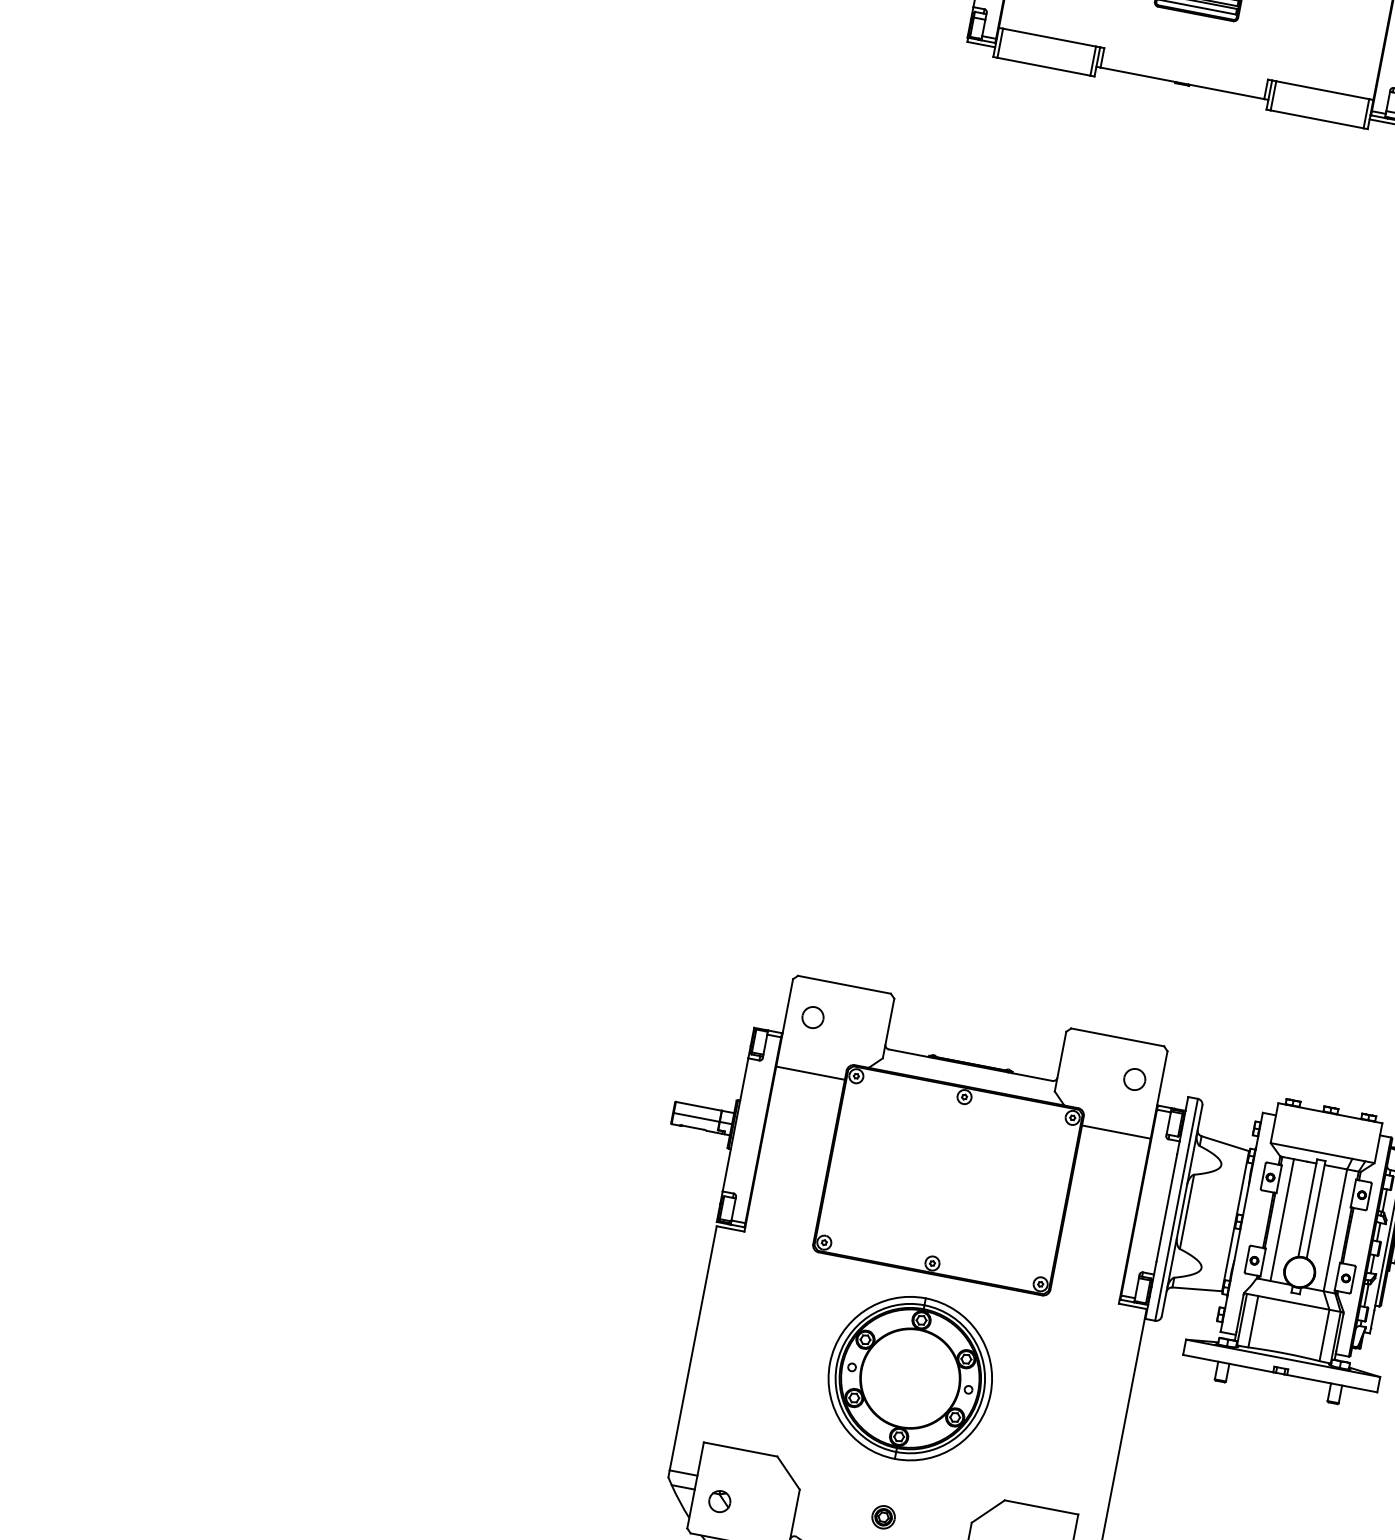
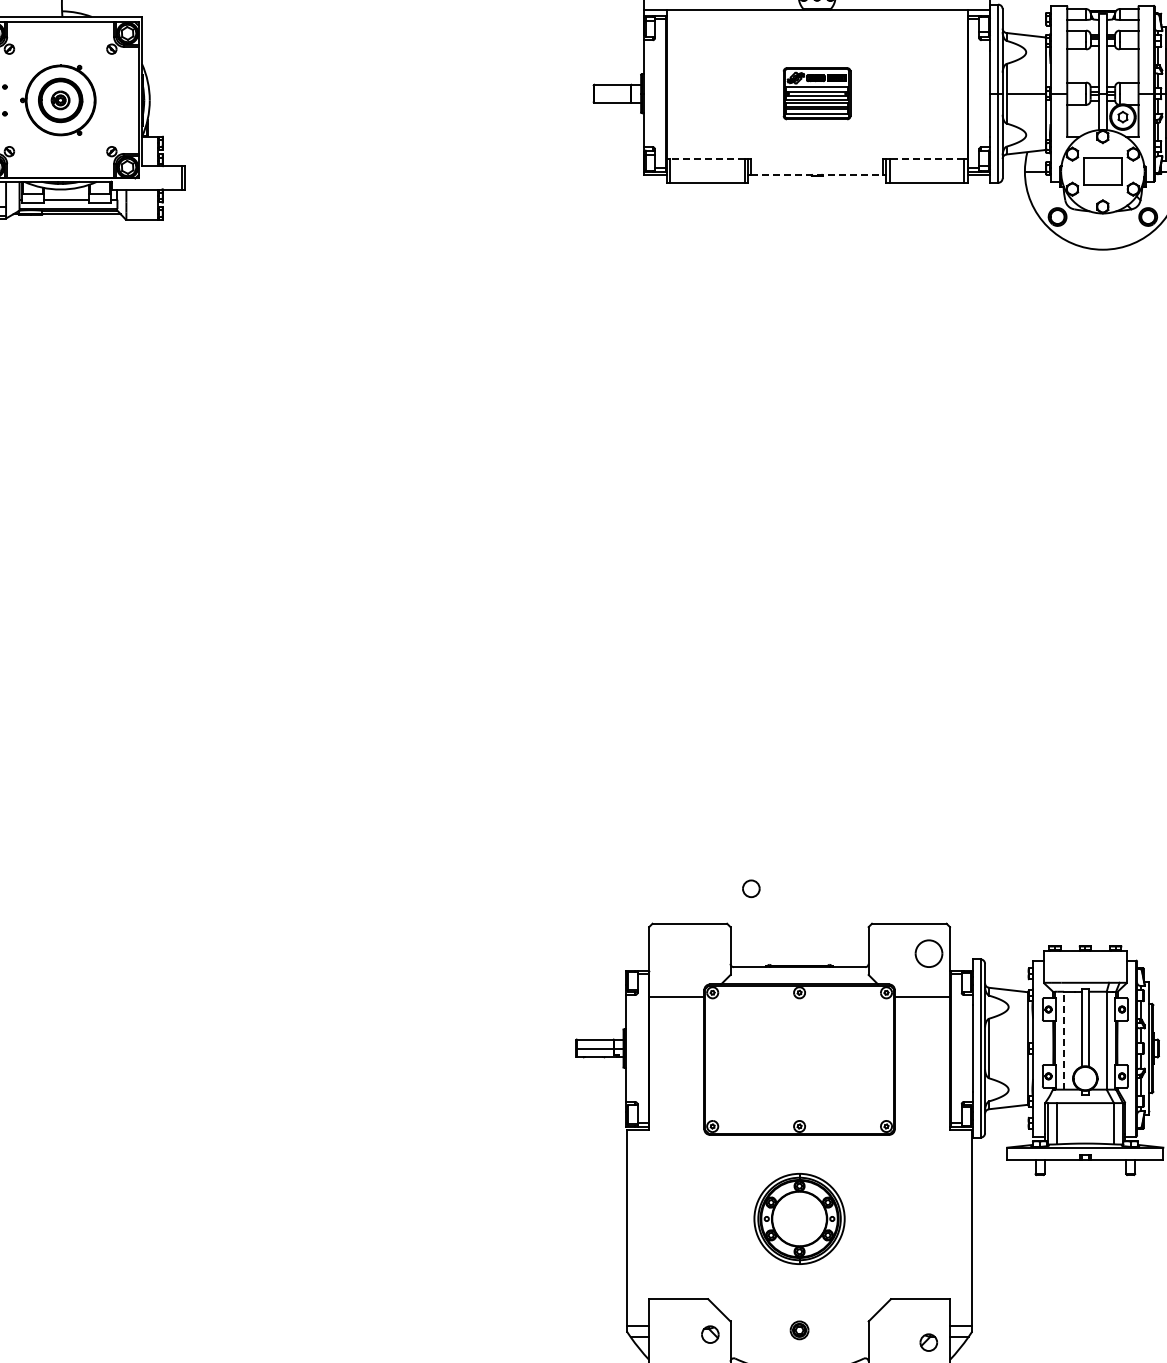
line: (1048, 37) -> (706, 159), solid -> dashed
line: (1182, 83) -> (817, 175), solid -> dashed
line: (1322, 90) -> (926, 159), solid -> dashed
part: (813, 1017) -> (751, 888), moved
part: (1134, 1079) -> (928, 953), size x1.6
line: (1282, 1219) -> (1064, 1040), solid -> dashed
part: (910, 1378) -> (799, 1218), size x0.7
part: (720, 1501) -> (710, 1334), moved

